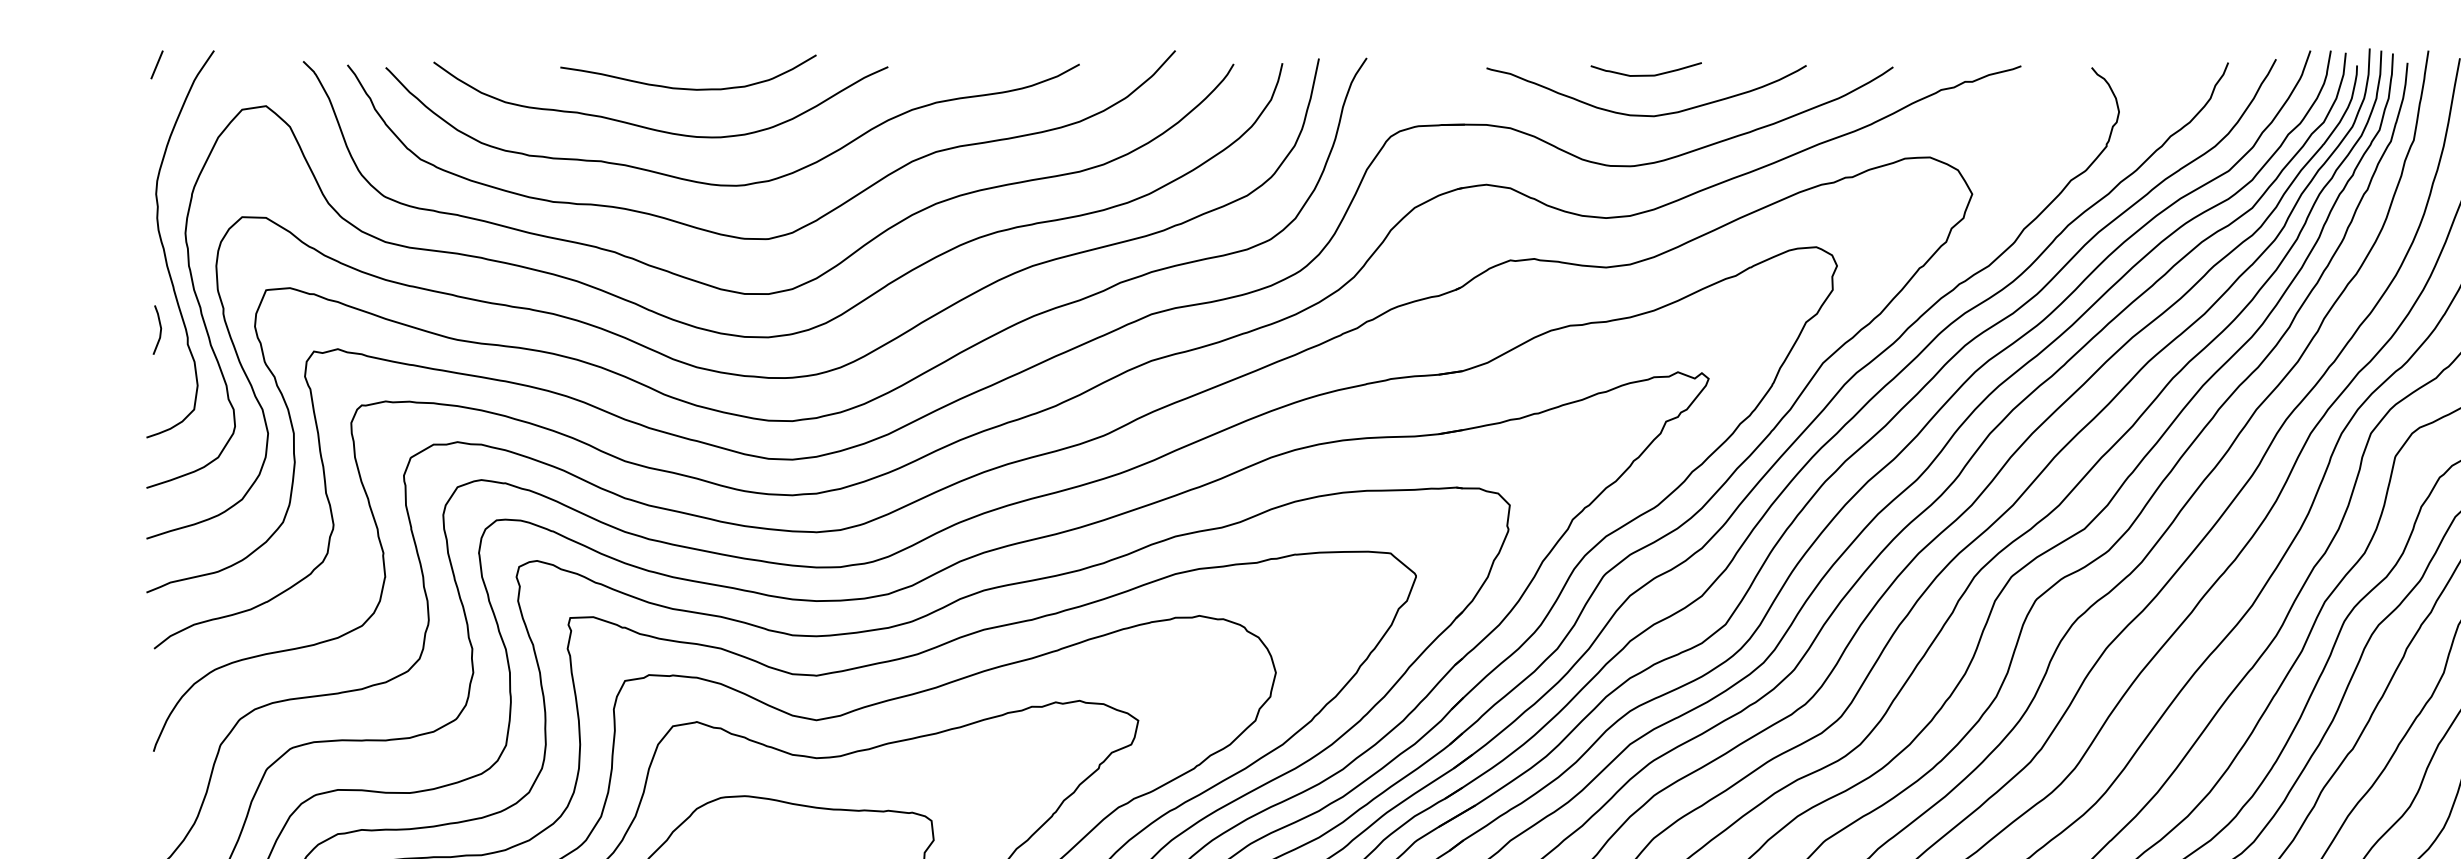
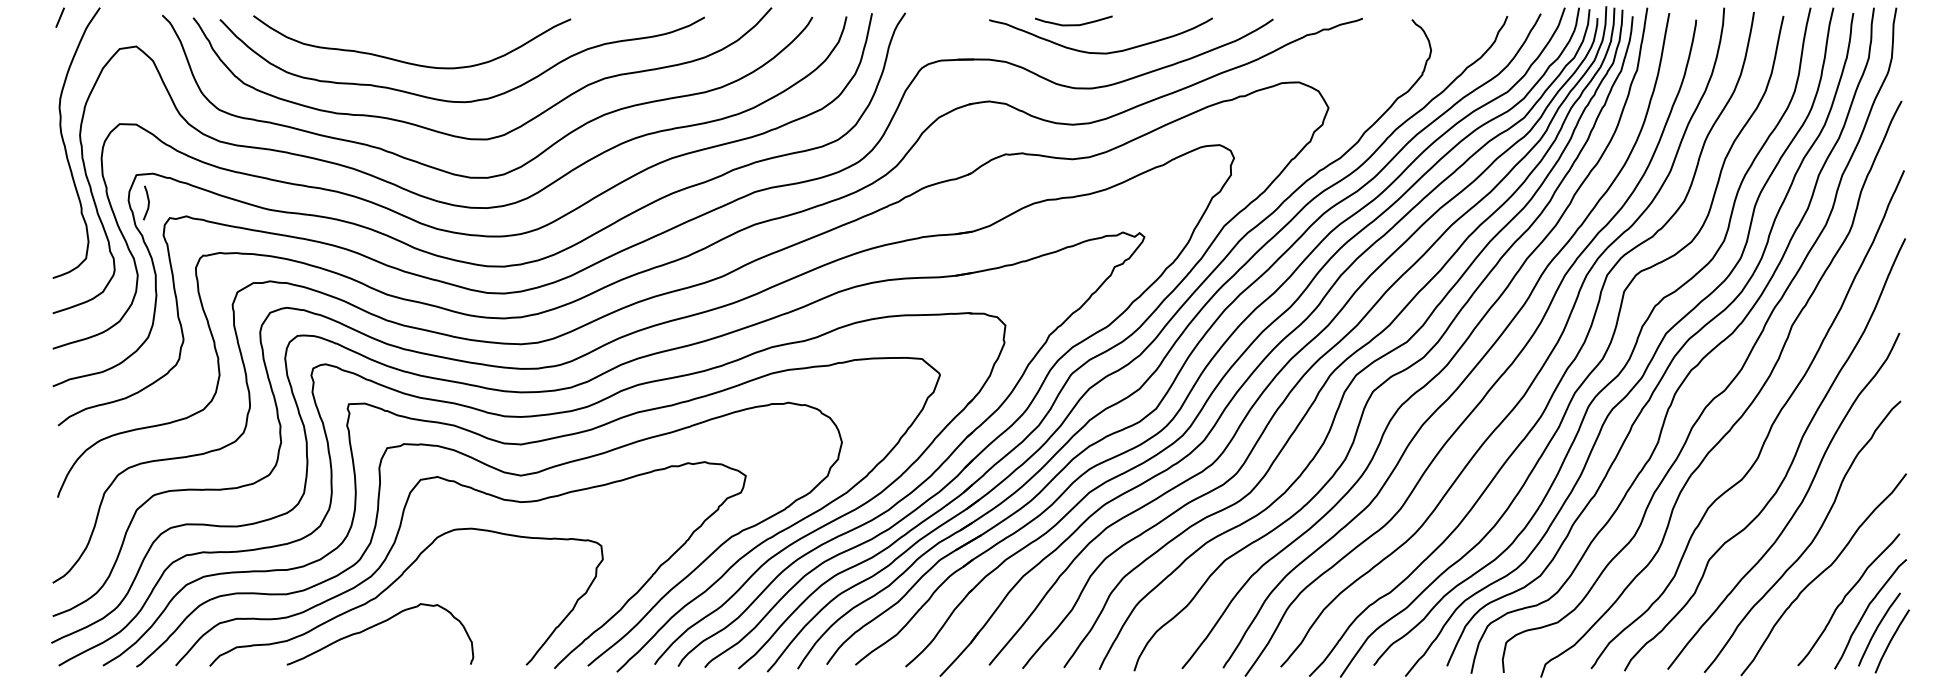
curve: (1645, 74) -> (1073, 24), moved
curve: (688, 87) -> (431, 33), removed
line: (160, 329) -> (148, 202), moved

